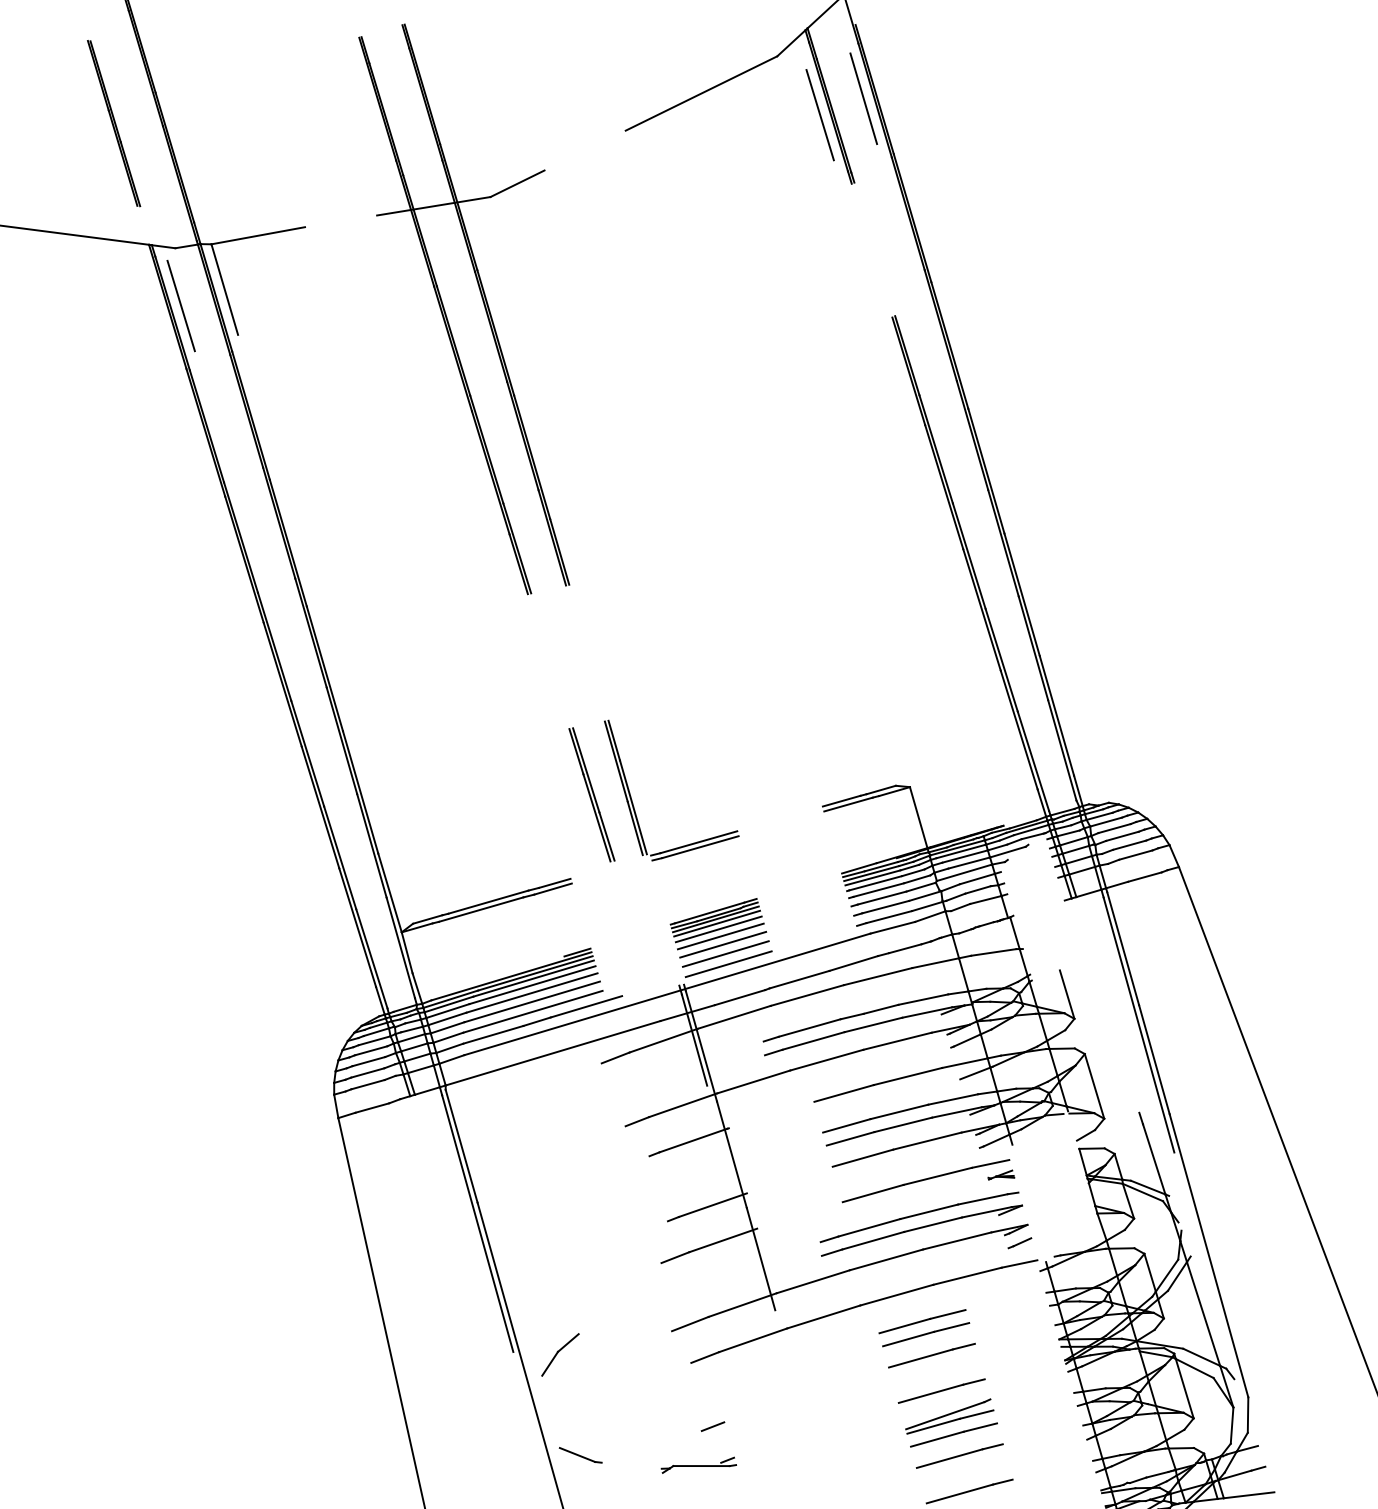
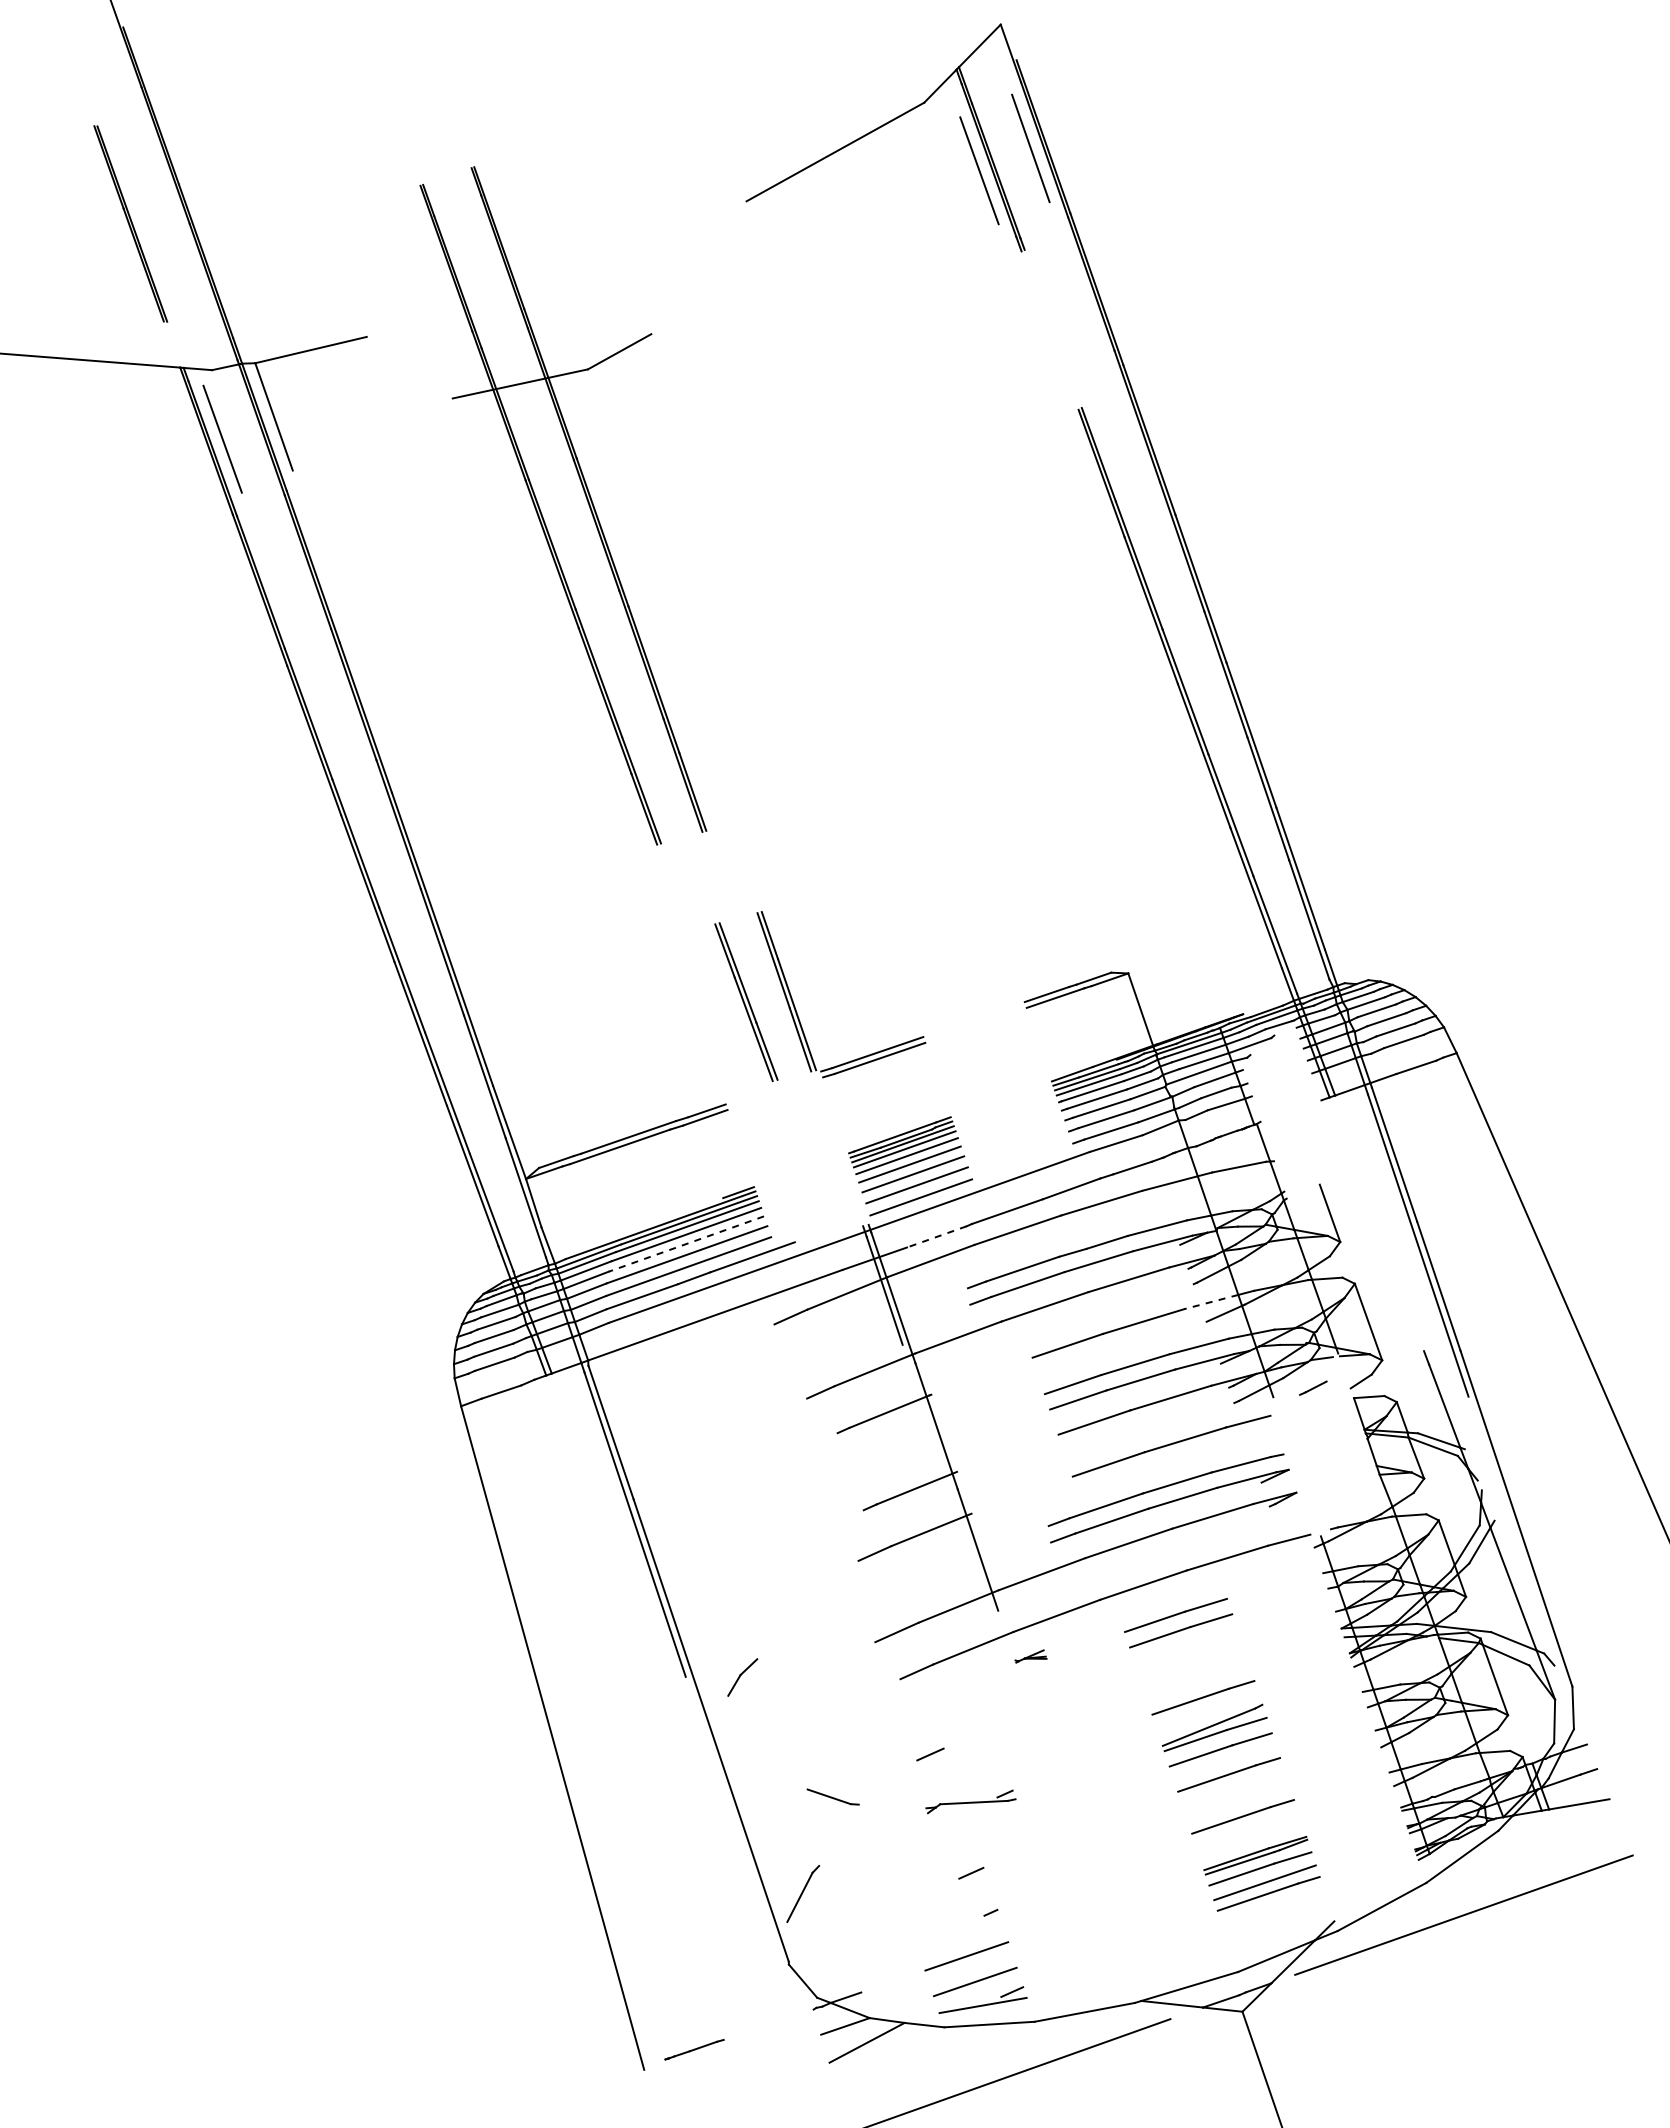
part: (445, 312) -> (541, 511), moved
line: (531, 993) -> (685, 1244), solid -> dashed
line: (739, 997) -> (936, 1236), solid -> dashed
line: (964, 1063) -> (1210, 1302), solid -> dashed
part: (1001, 1175) -> (1030, 1656), moved
line: (1020, 1242) -> (1313, 1387), moved
part: (560, 1354) -> (742, 1677), size x0.7
line: (932, 1355) -> (1189, 1655), removed
part: (580, 1454) -> (832, 1796), moved
part: (698, 1465) -> (970, 1801), moved

